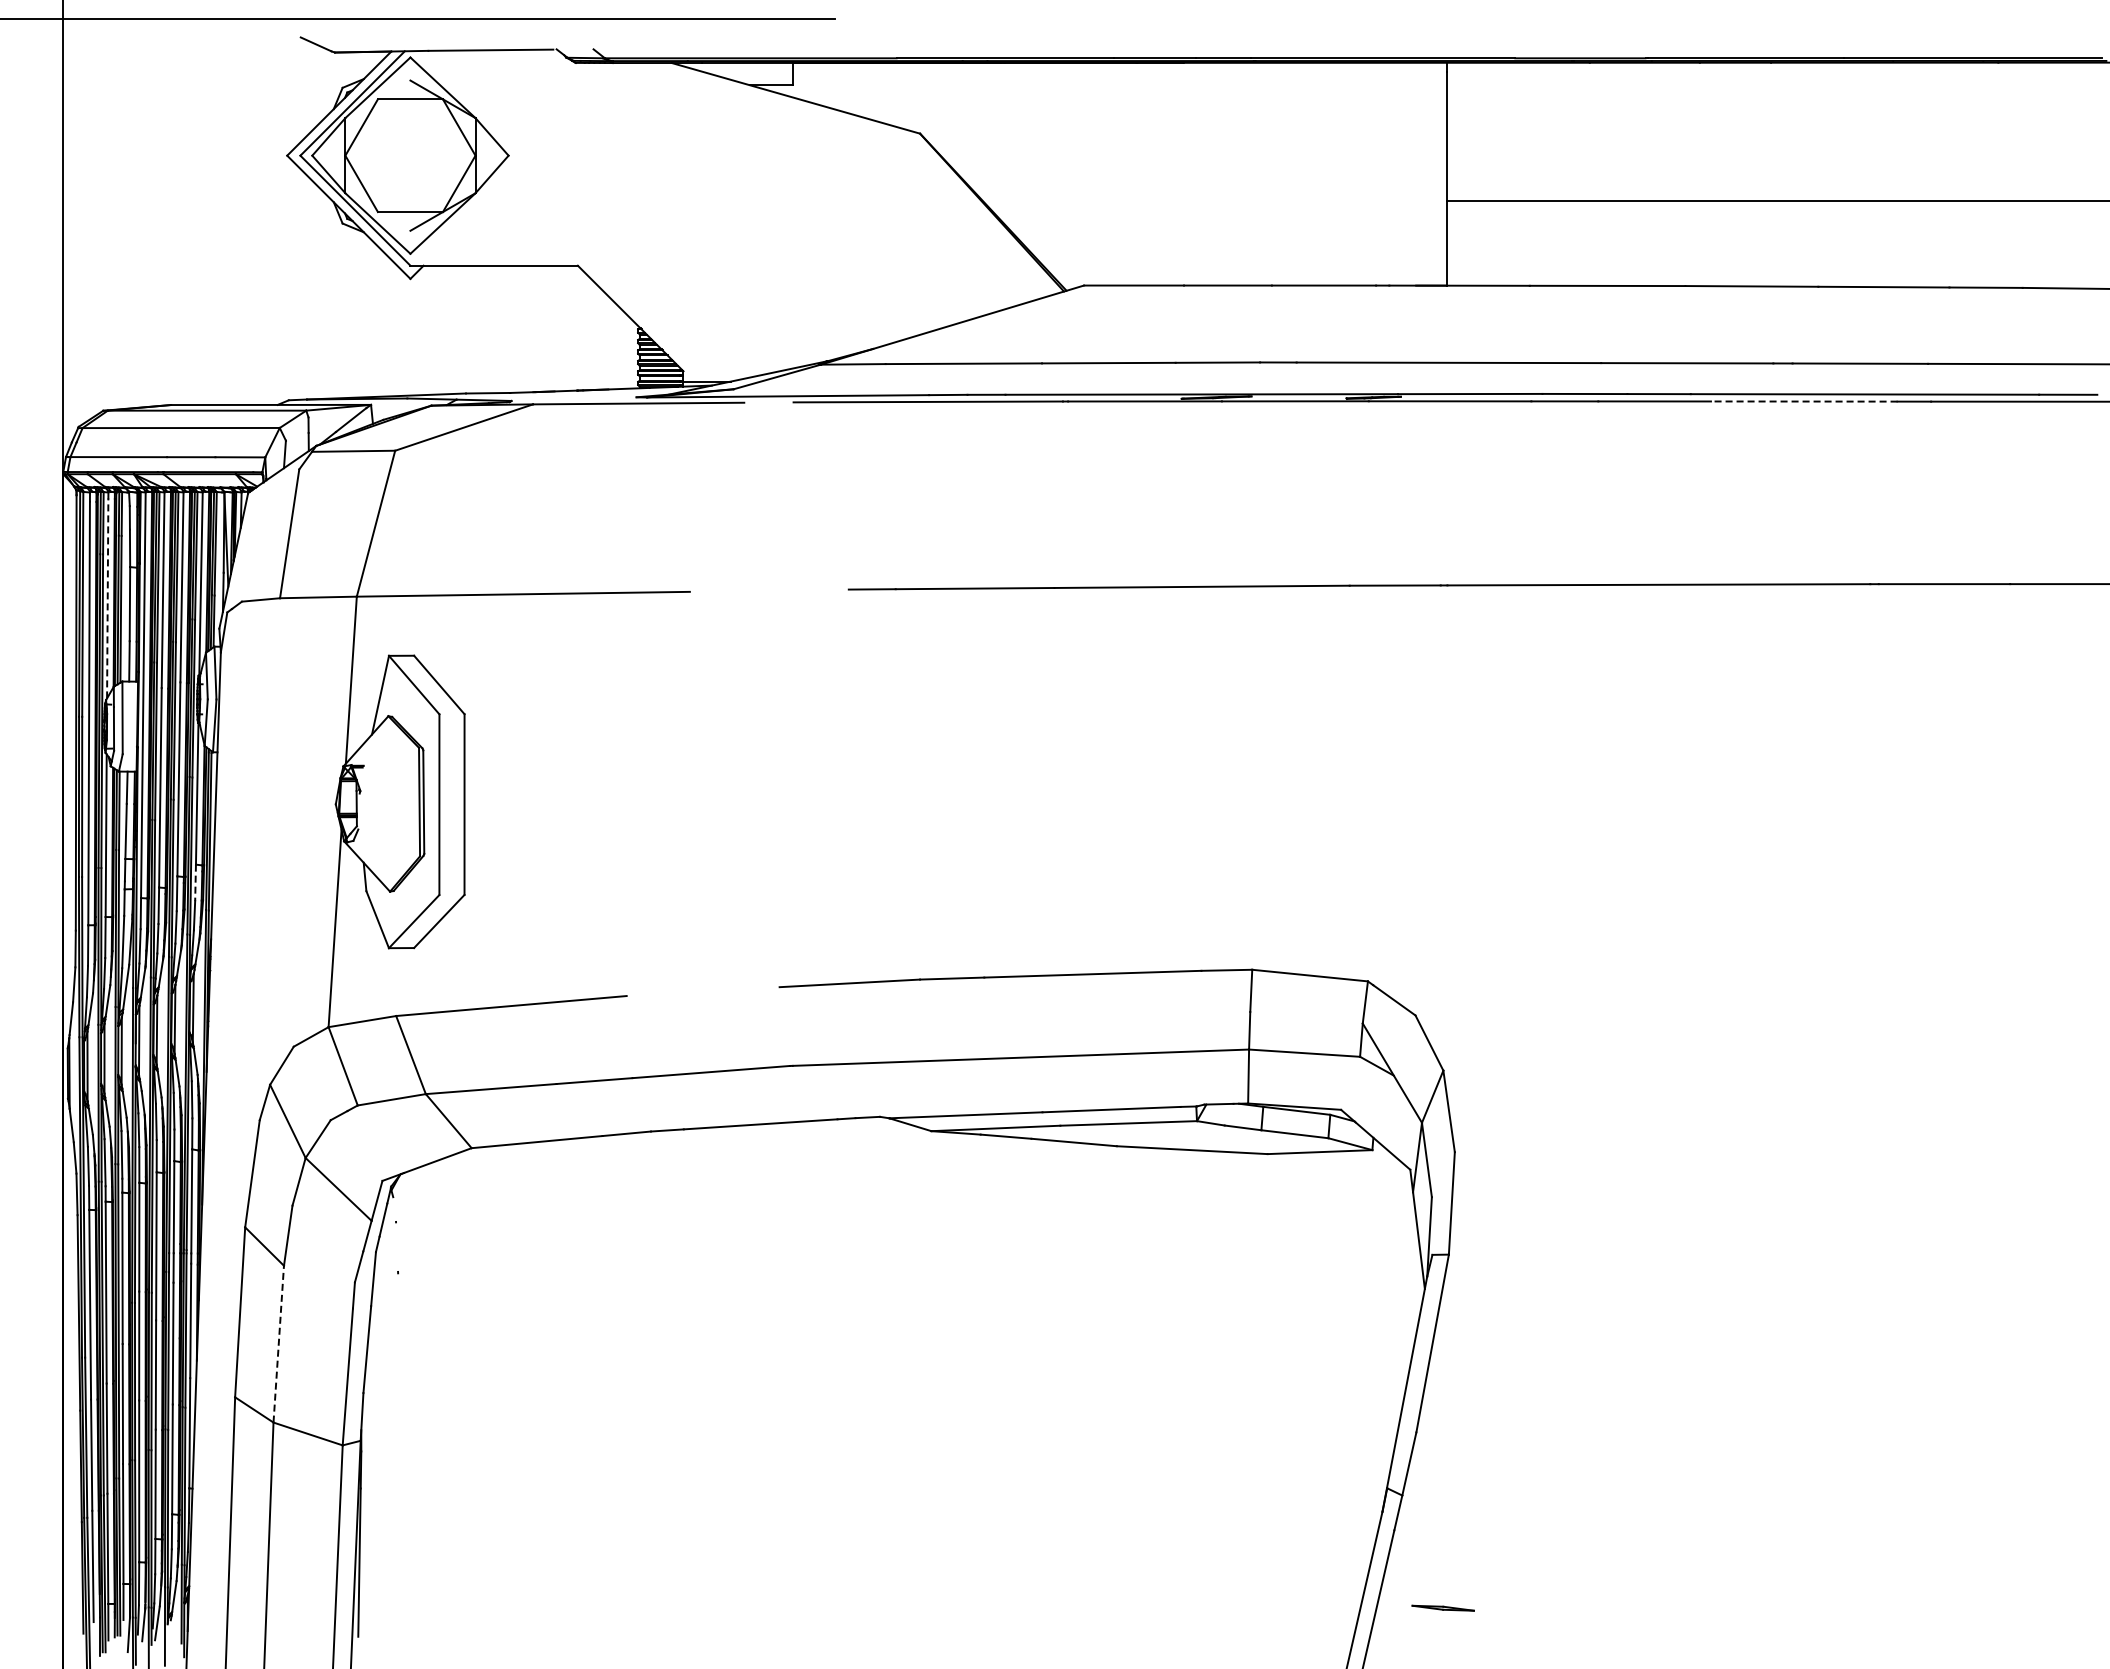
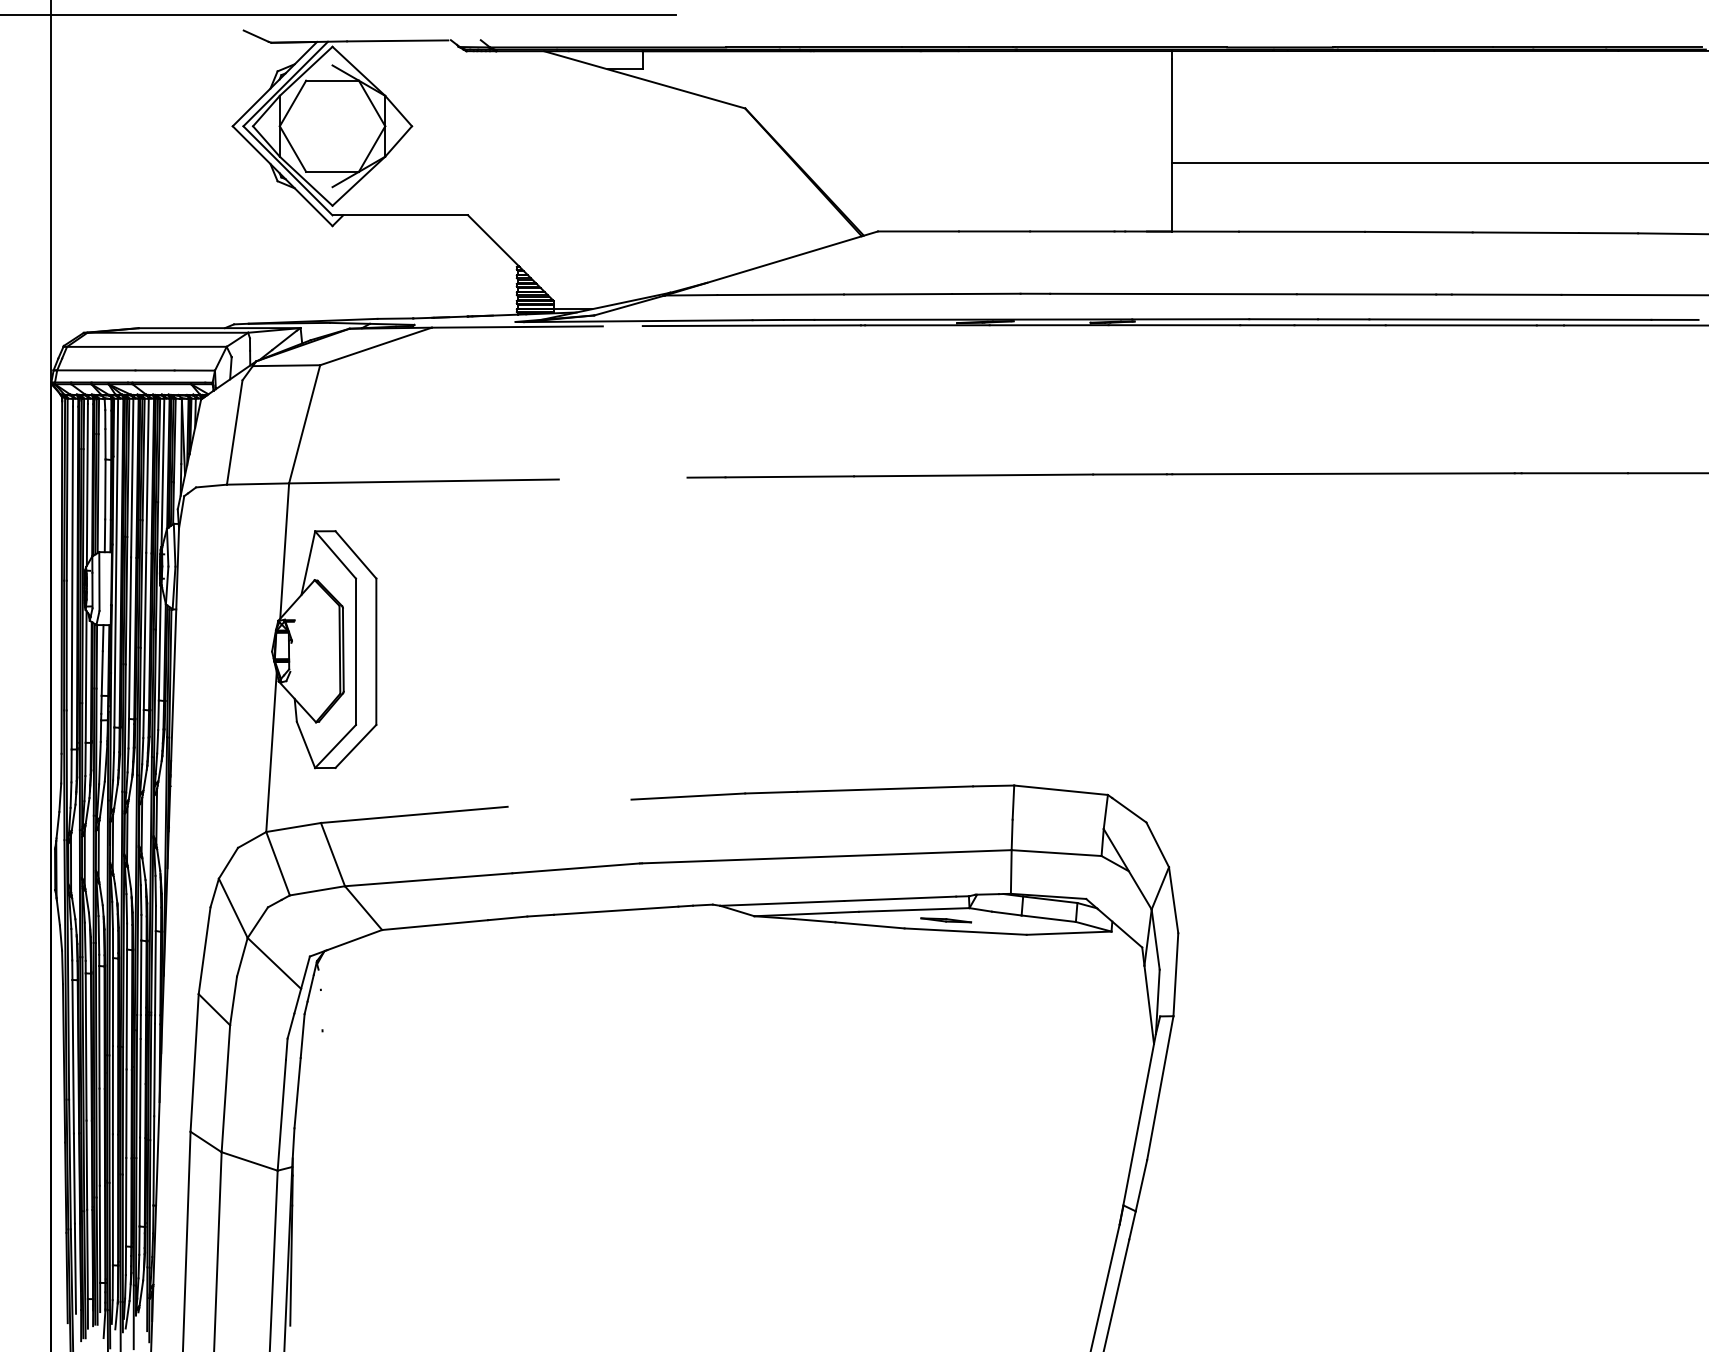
line: (1803, 401) -> (1460, 325), dashed -> solid
line: (107, 598) -> (87, 484), dashed -> solid
line: (195, 883) -> (158, 715), dashed -> solid
line: (278, 1344) -> (225, 1088), dashed -> solid
part: (1442, 1607) -> (945, 919), moved

